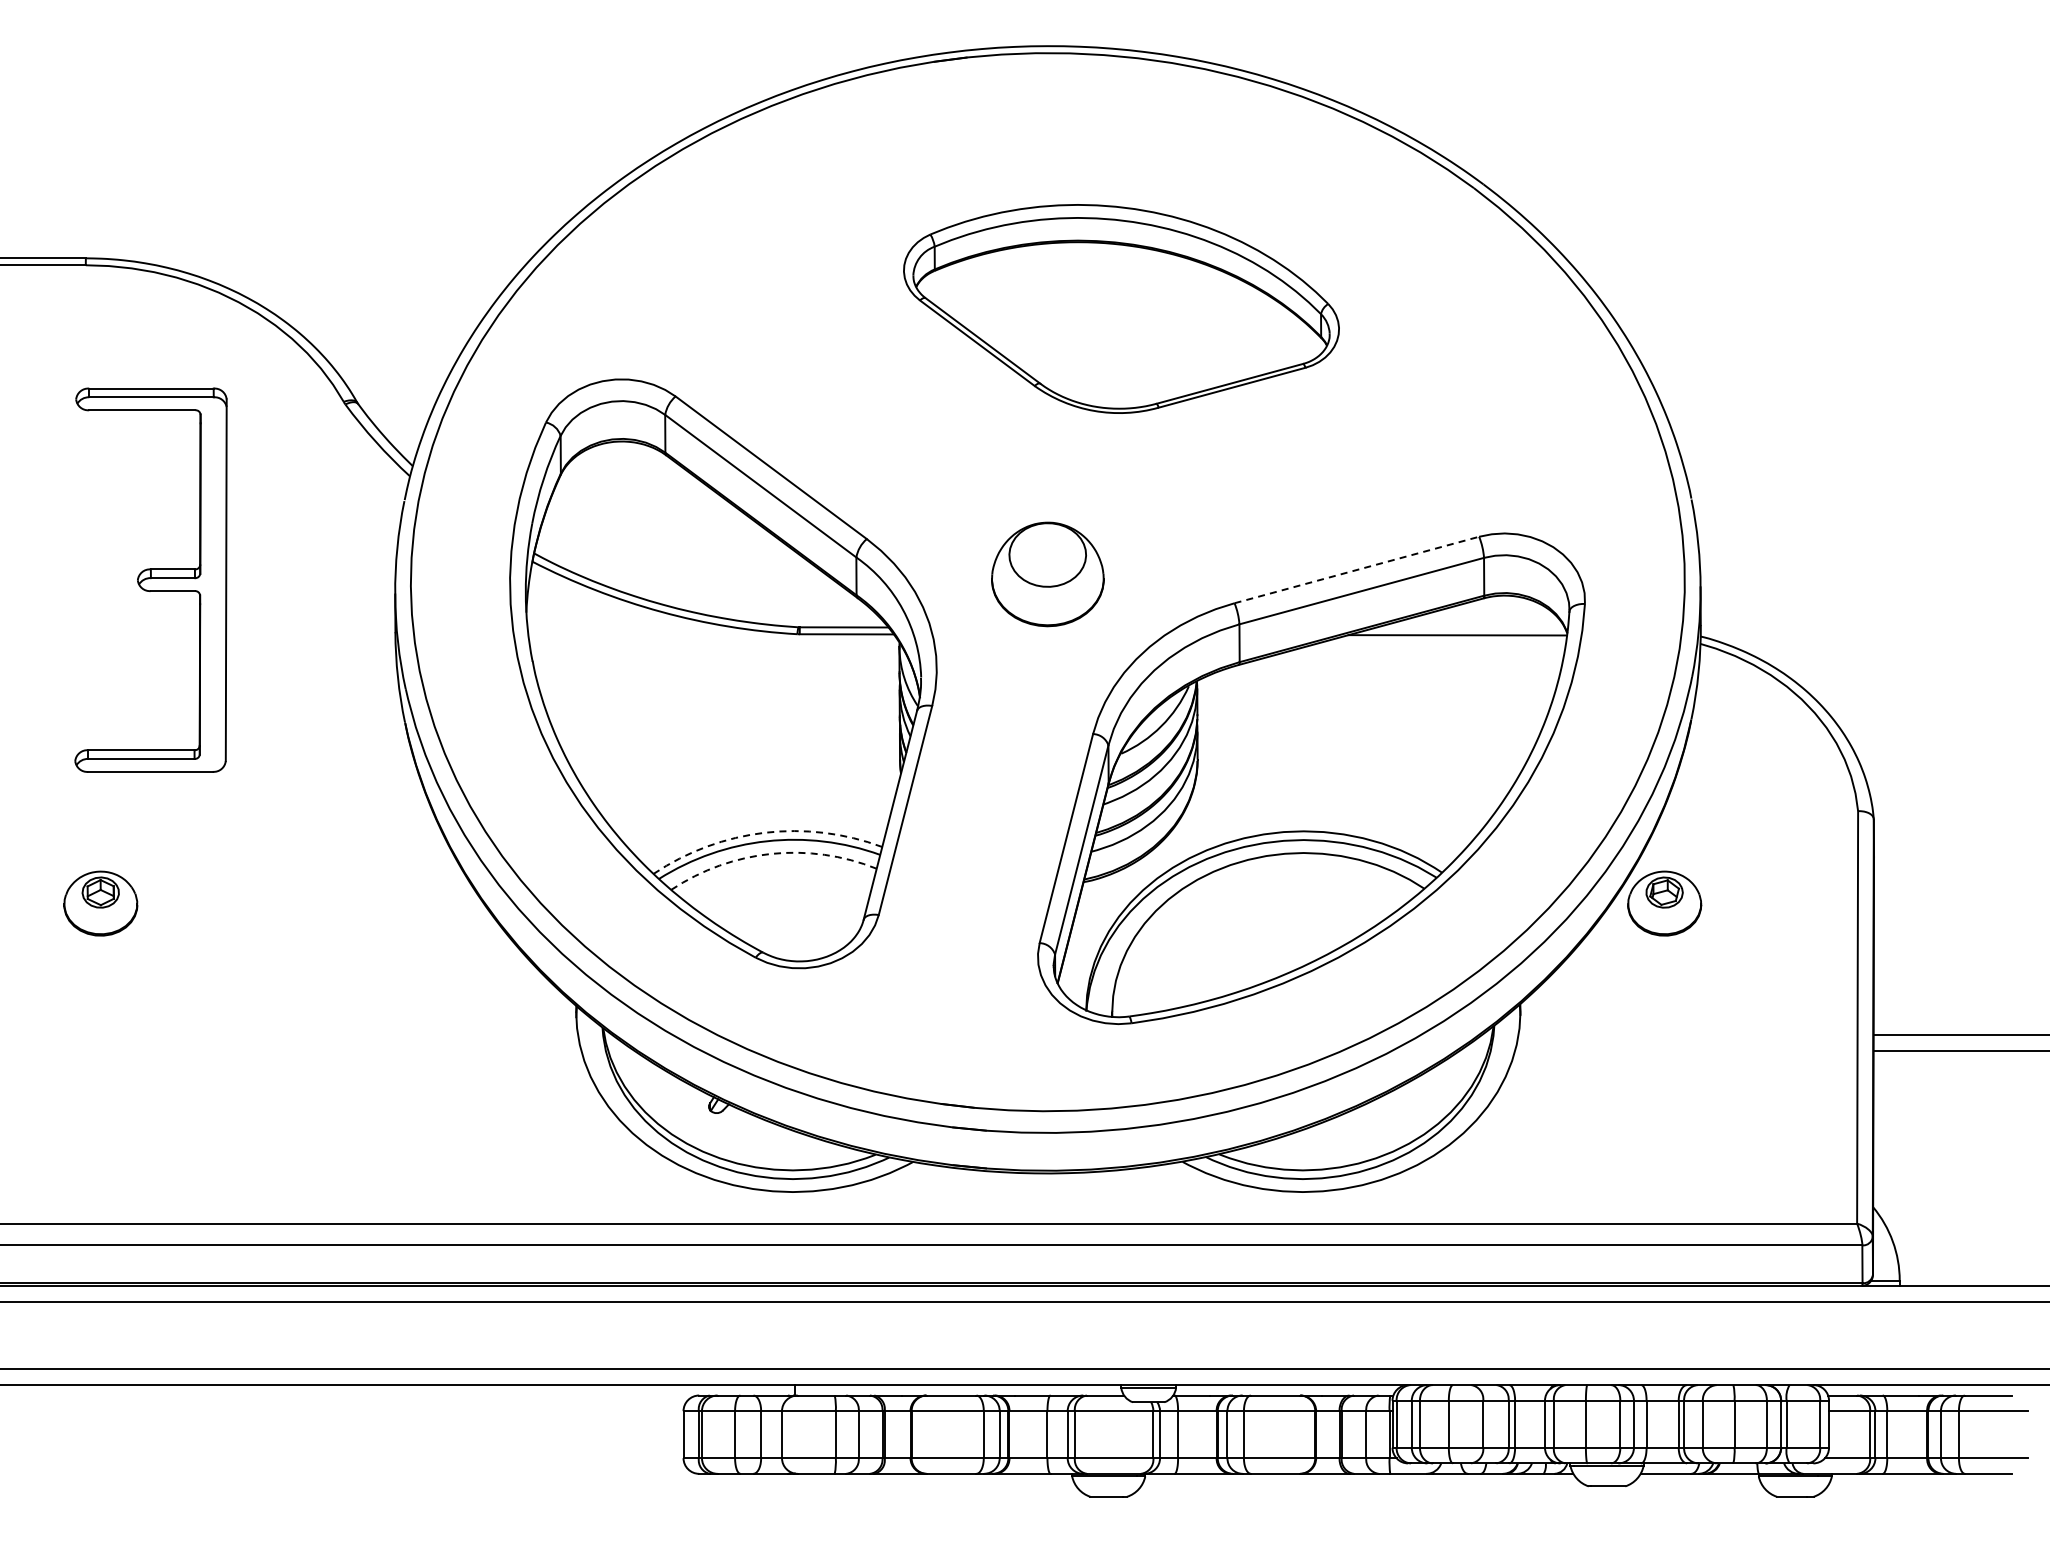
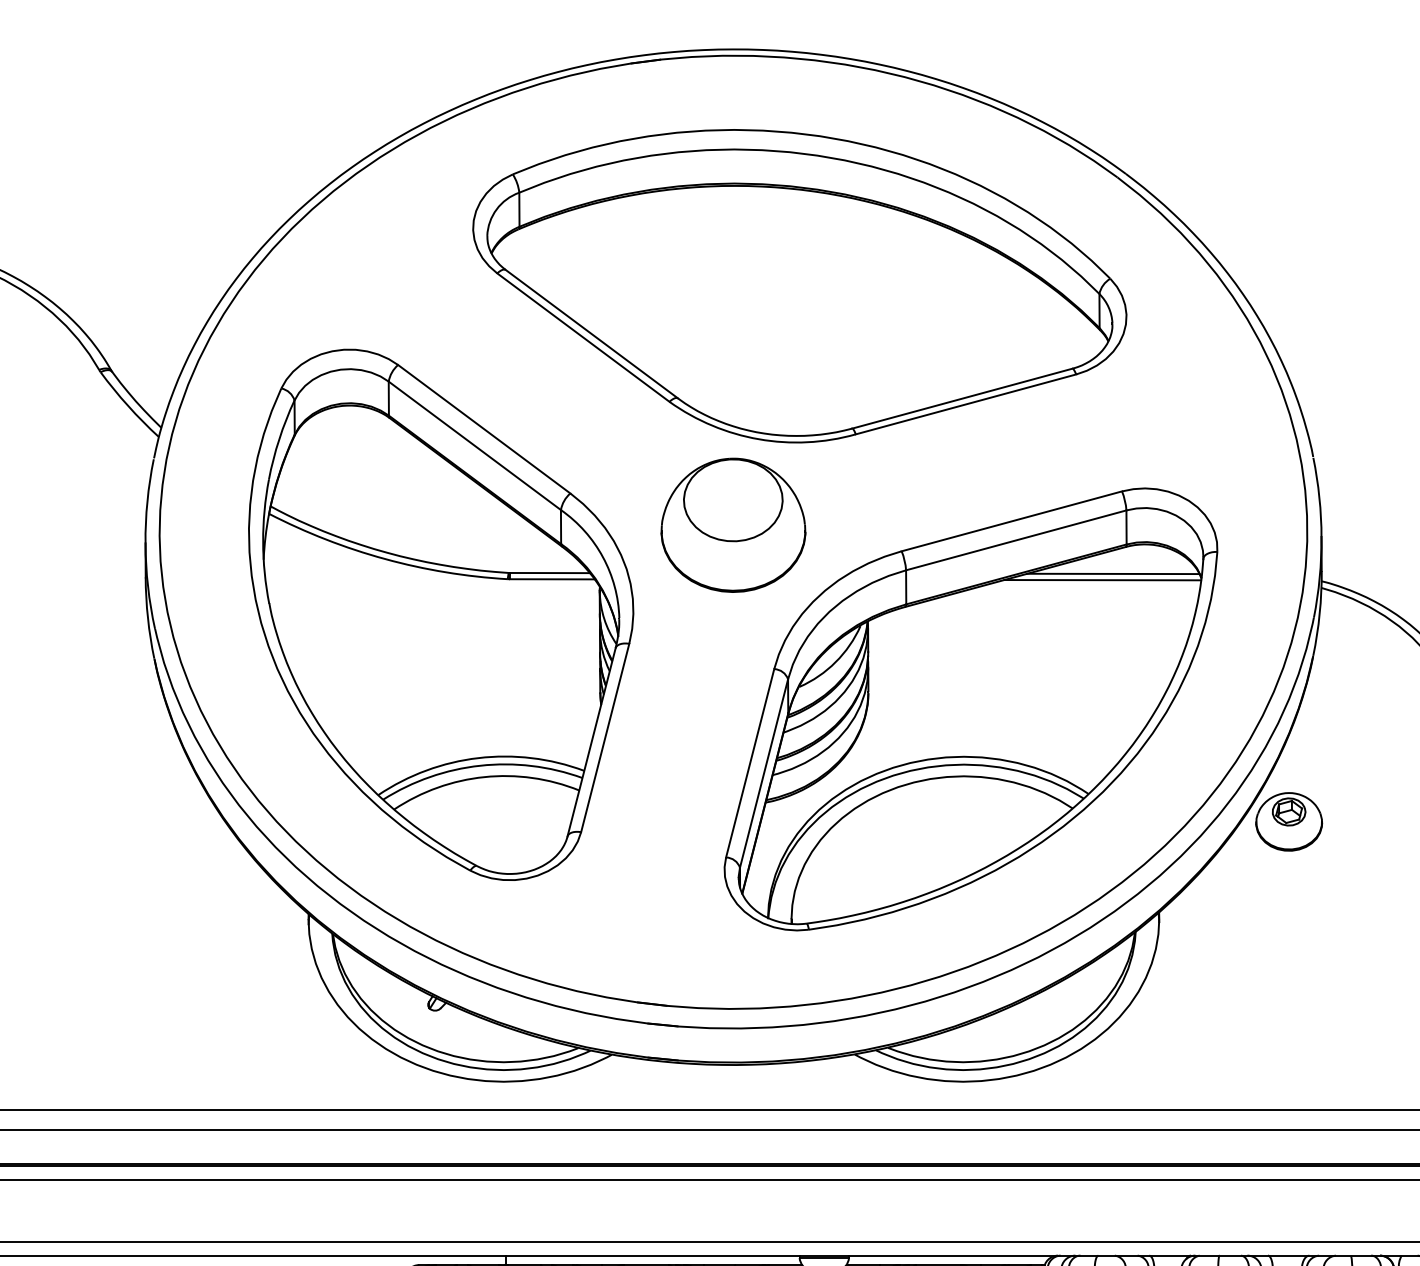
part: (1121, 308) -> (799, 285), size x1.67
line: (1356, 570) -> (1011, 521), dashed -> solid
part: (1047, 574) -> (733, 525), size x1.43
line: (1469, 628) -> (1113, 574), added
arc: (764, 832) -> (478, 757), dashed -> solid
arc: (771, 853) -> (484, 776), dashed -> solid

